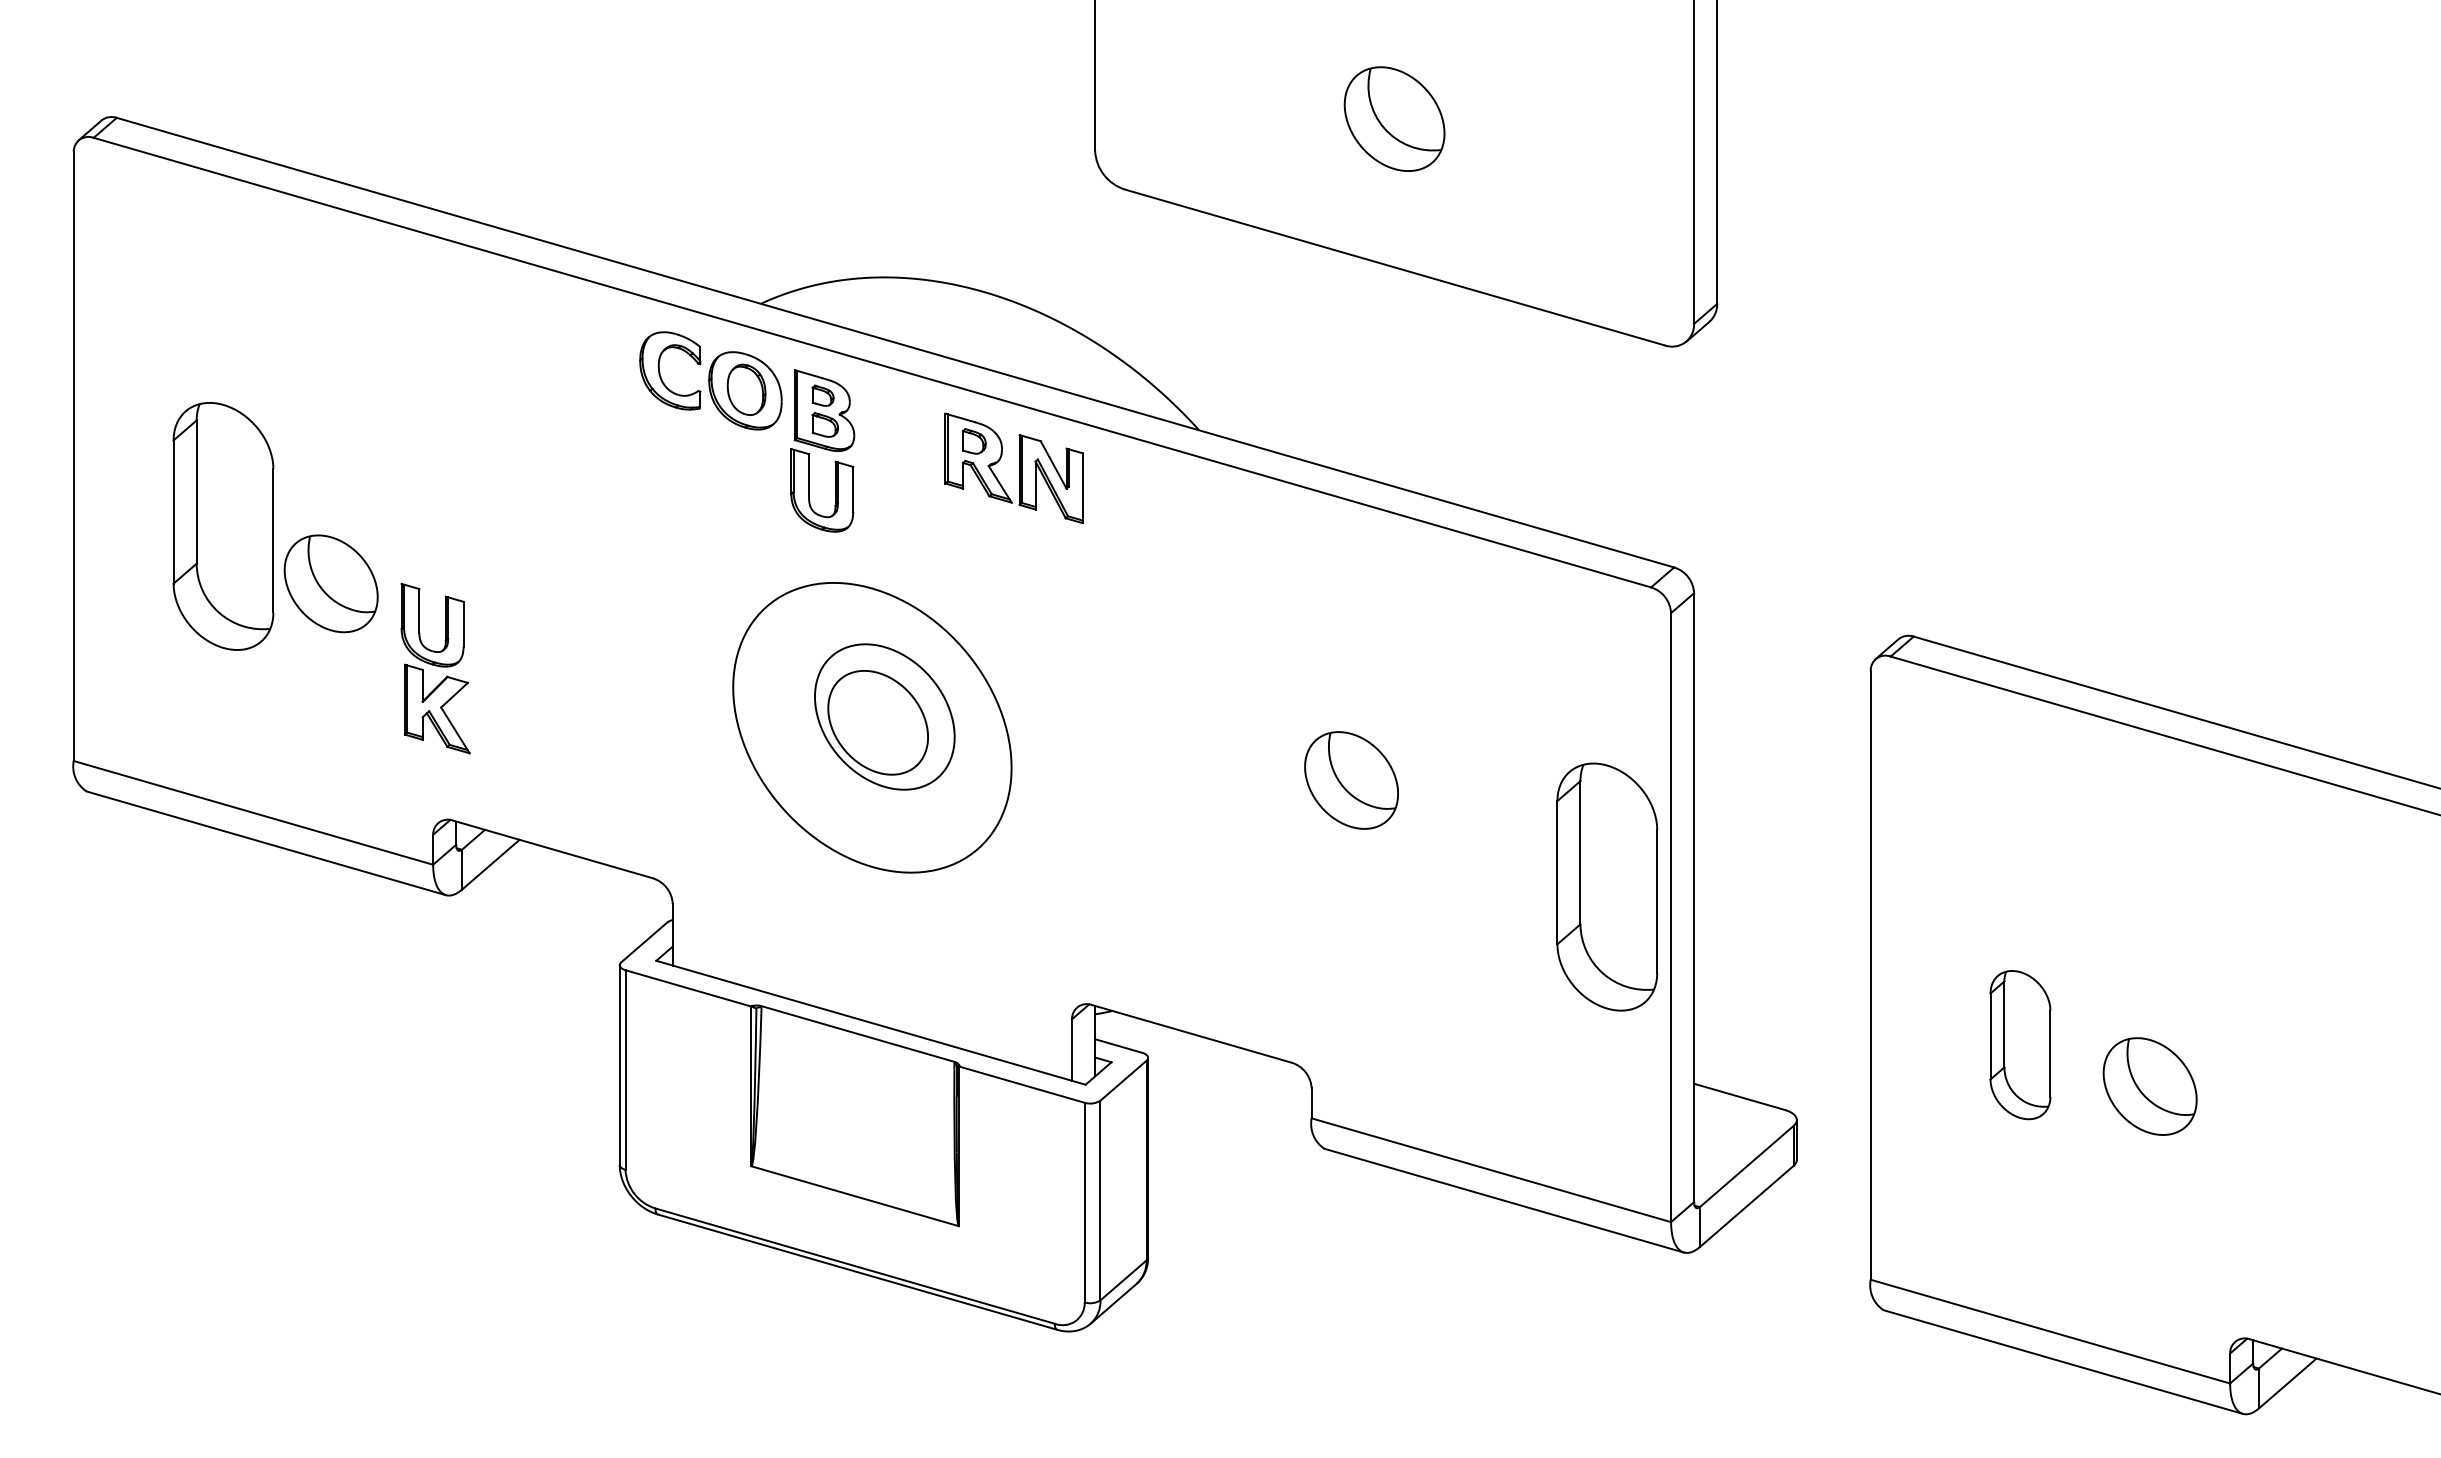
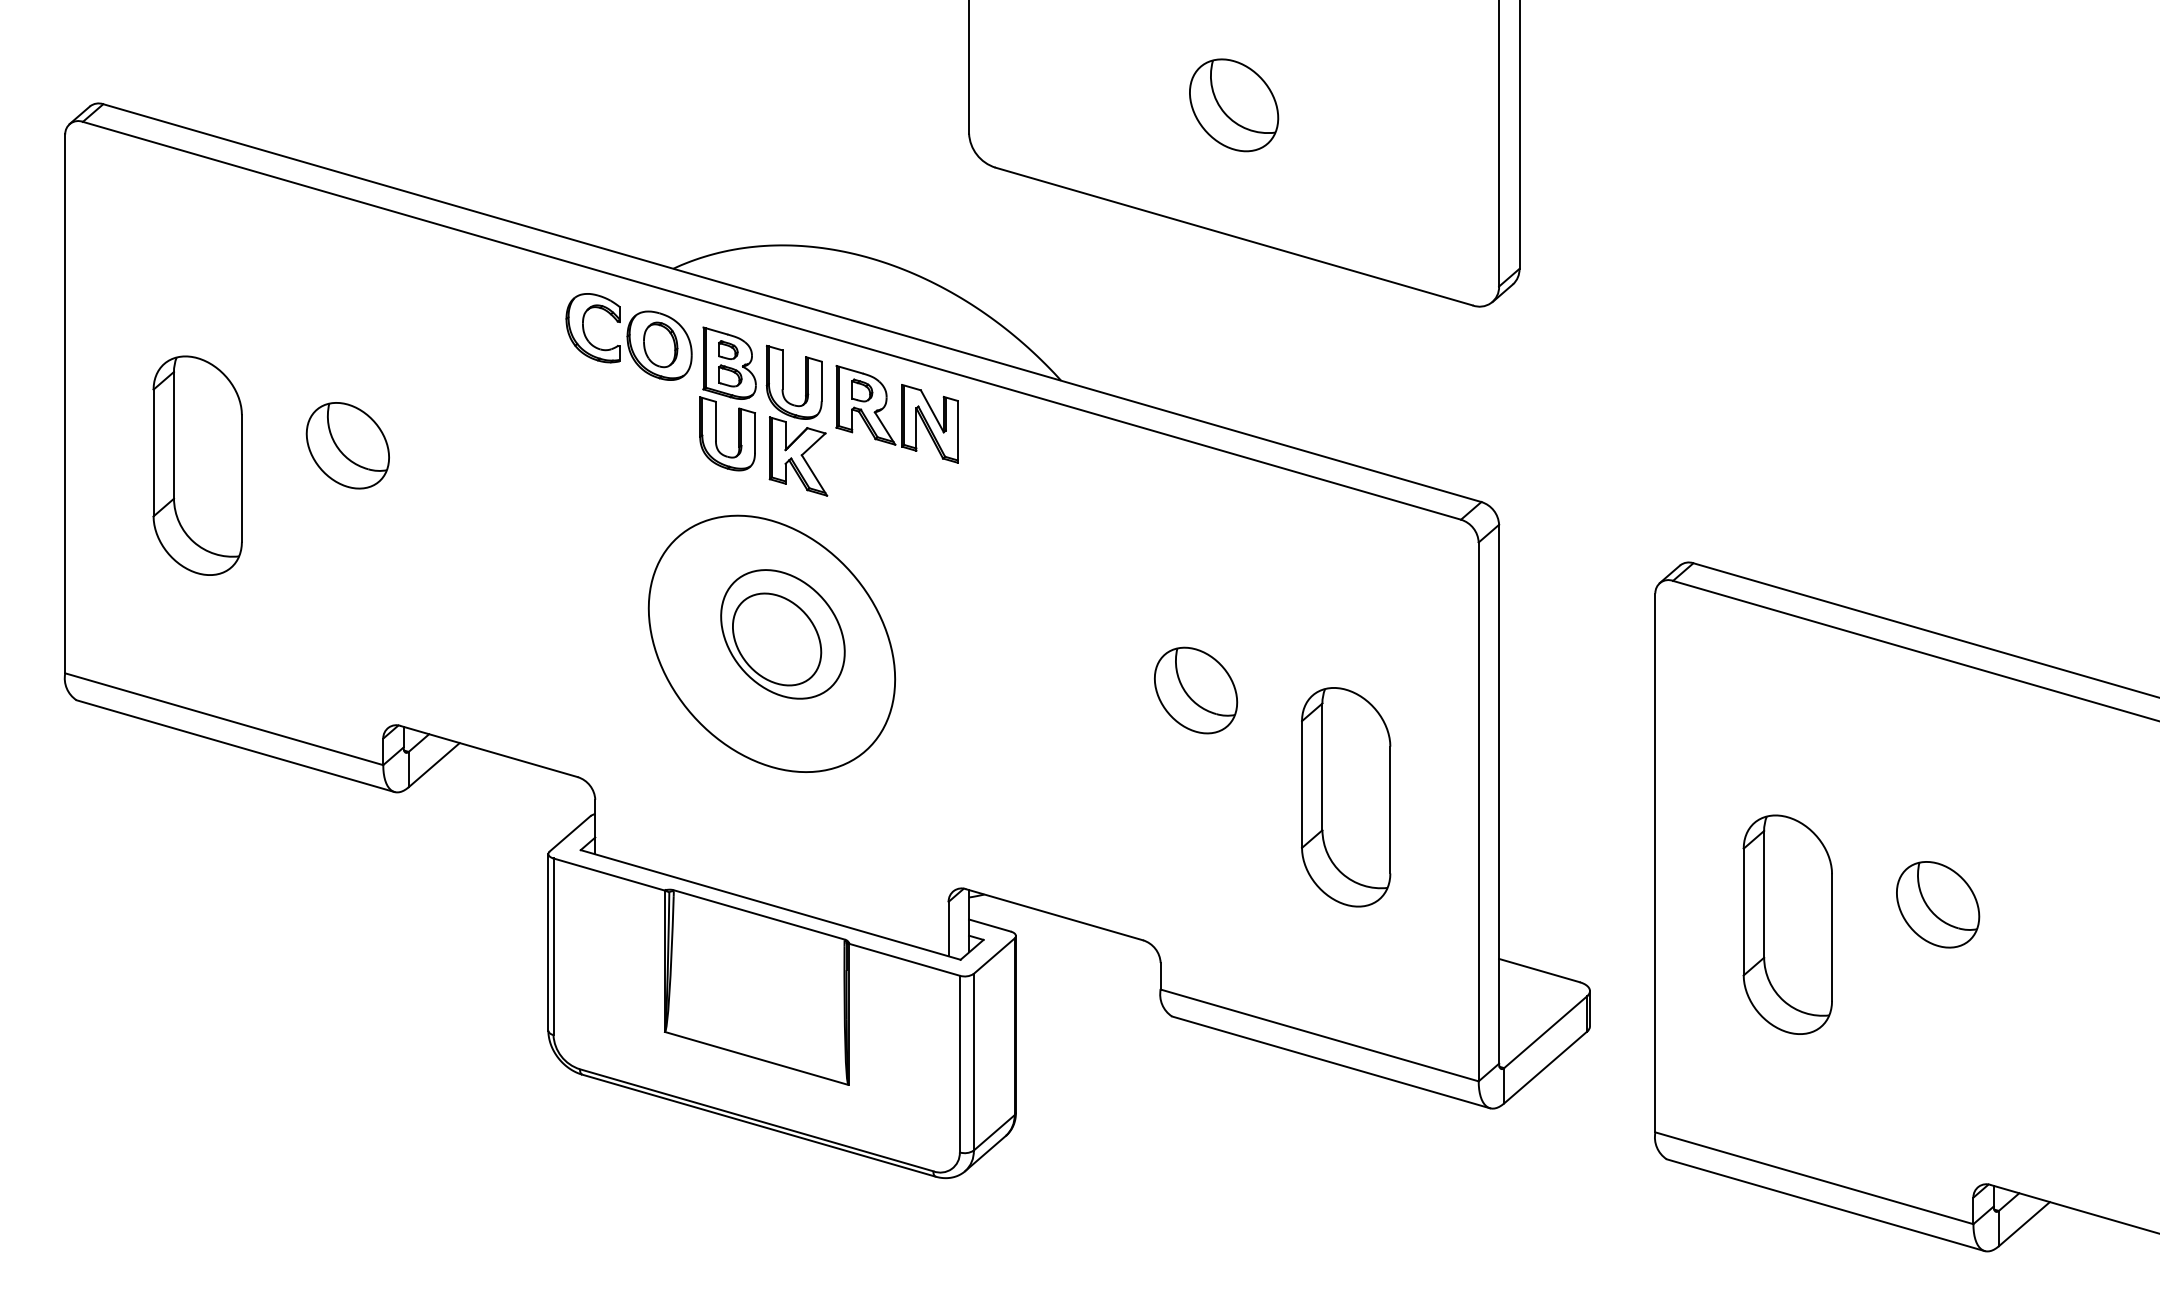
part: (330, 583) -> (347, 445), moved
part: (435, 668) -> (796, 420), moved
part: (1607, 886) -> (1346, 796), moved
part: (2020, 1044) -> (1787, 924), size x1.67
part: (2149, 1086) -> (1937, 904), moved

